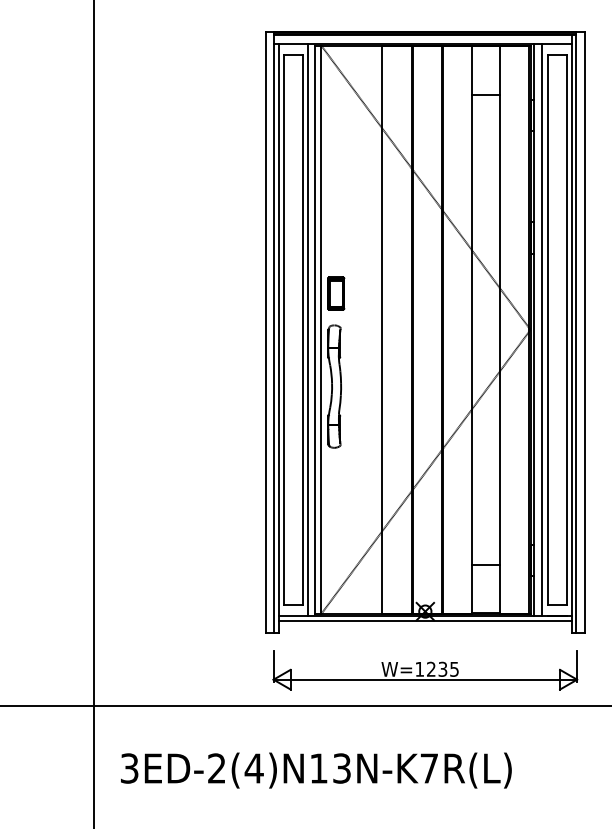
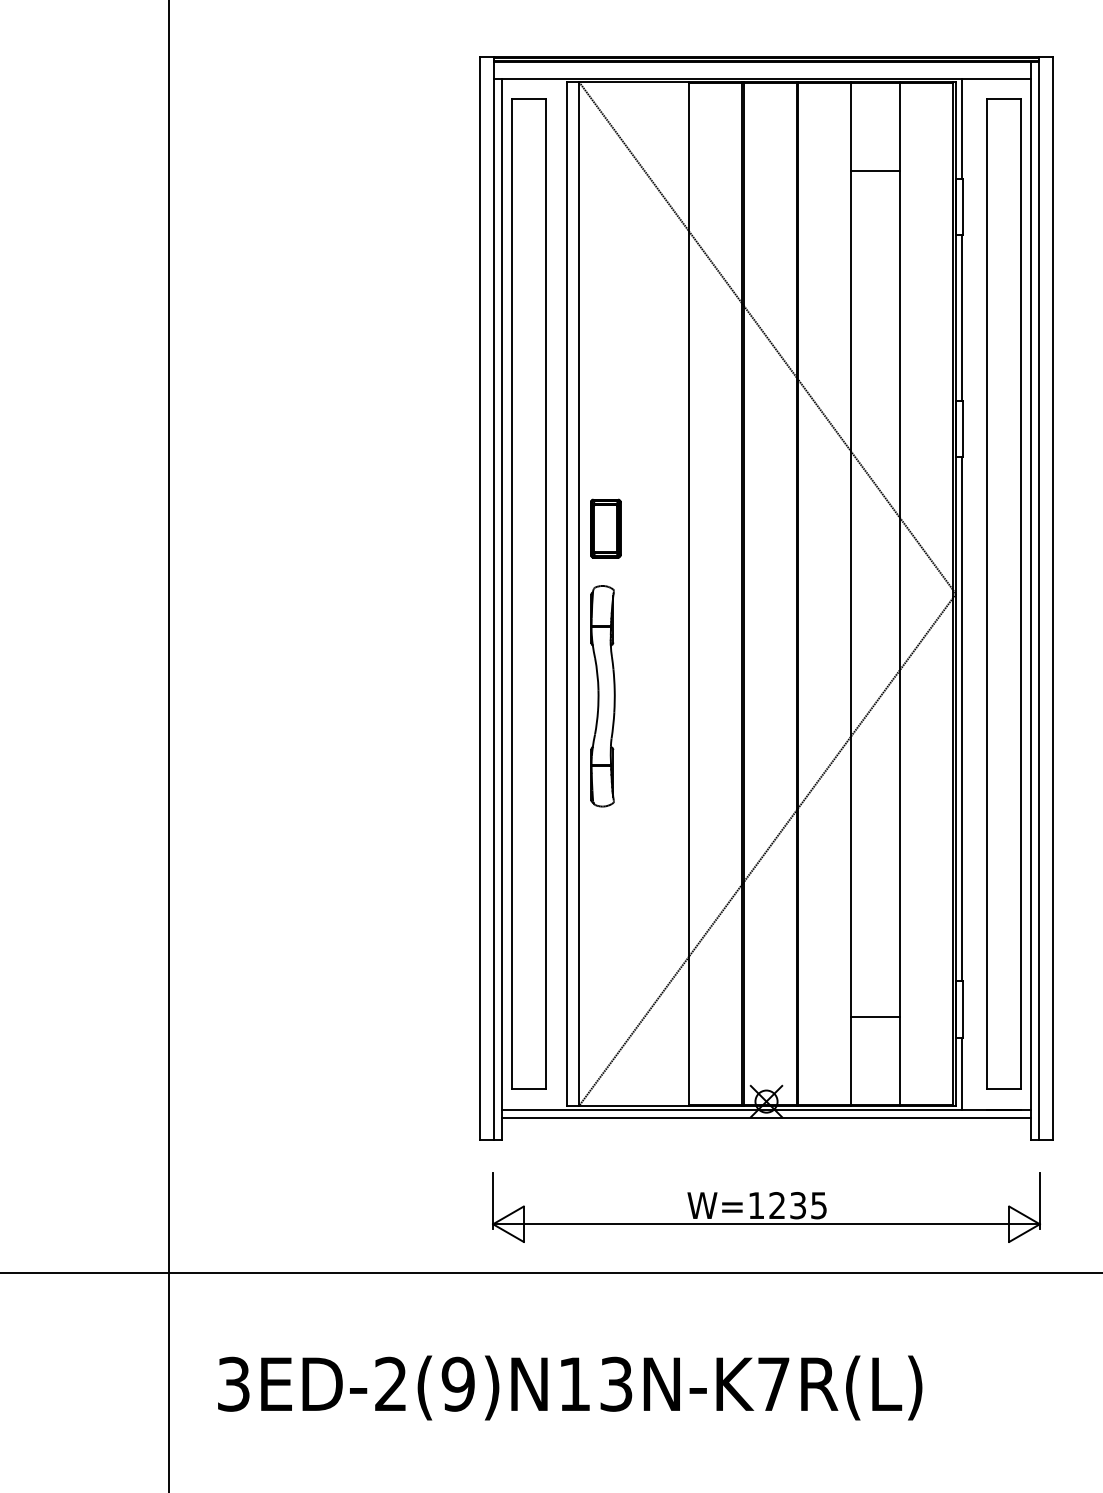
line: (308, 329) -> (556, 593), removed
line: (542, 329) -> (977, 593), removed
text: (253, 768) -> (456, 1384), 3ED-2(4)N13N-K7R(L) -> 3ED-2(9)N13N-K7R(L)

